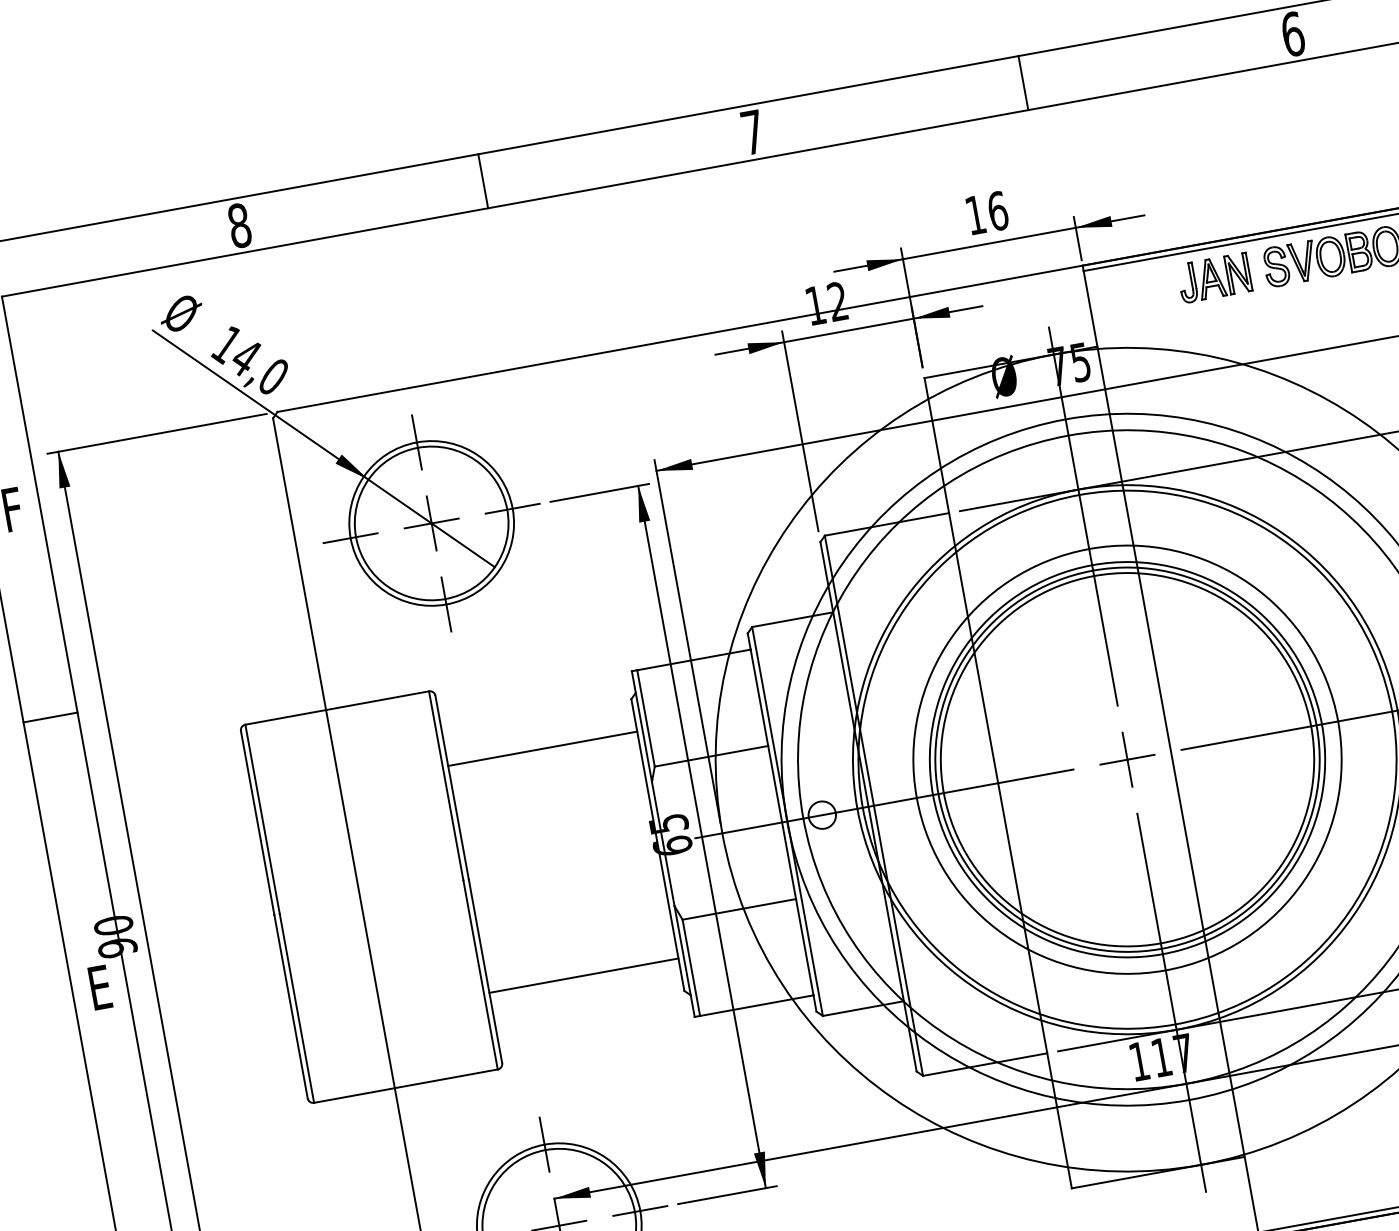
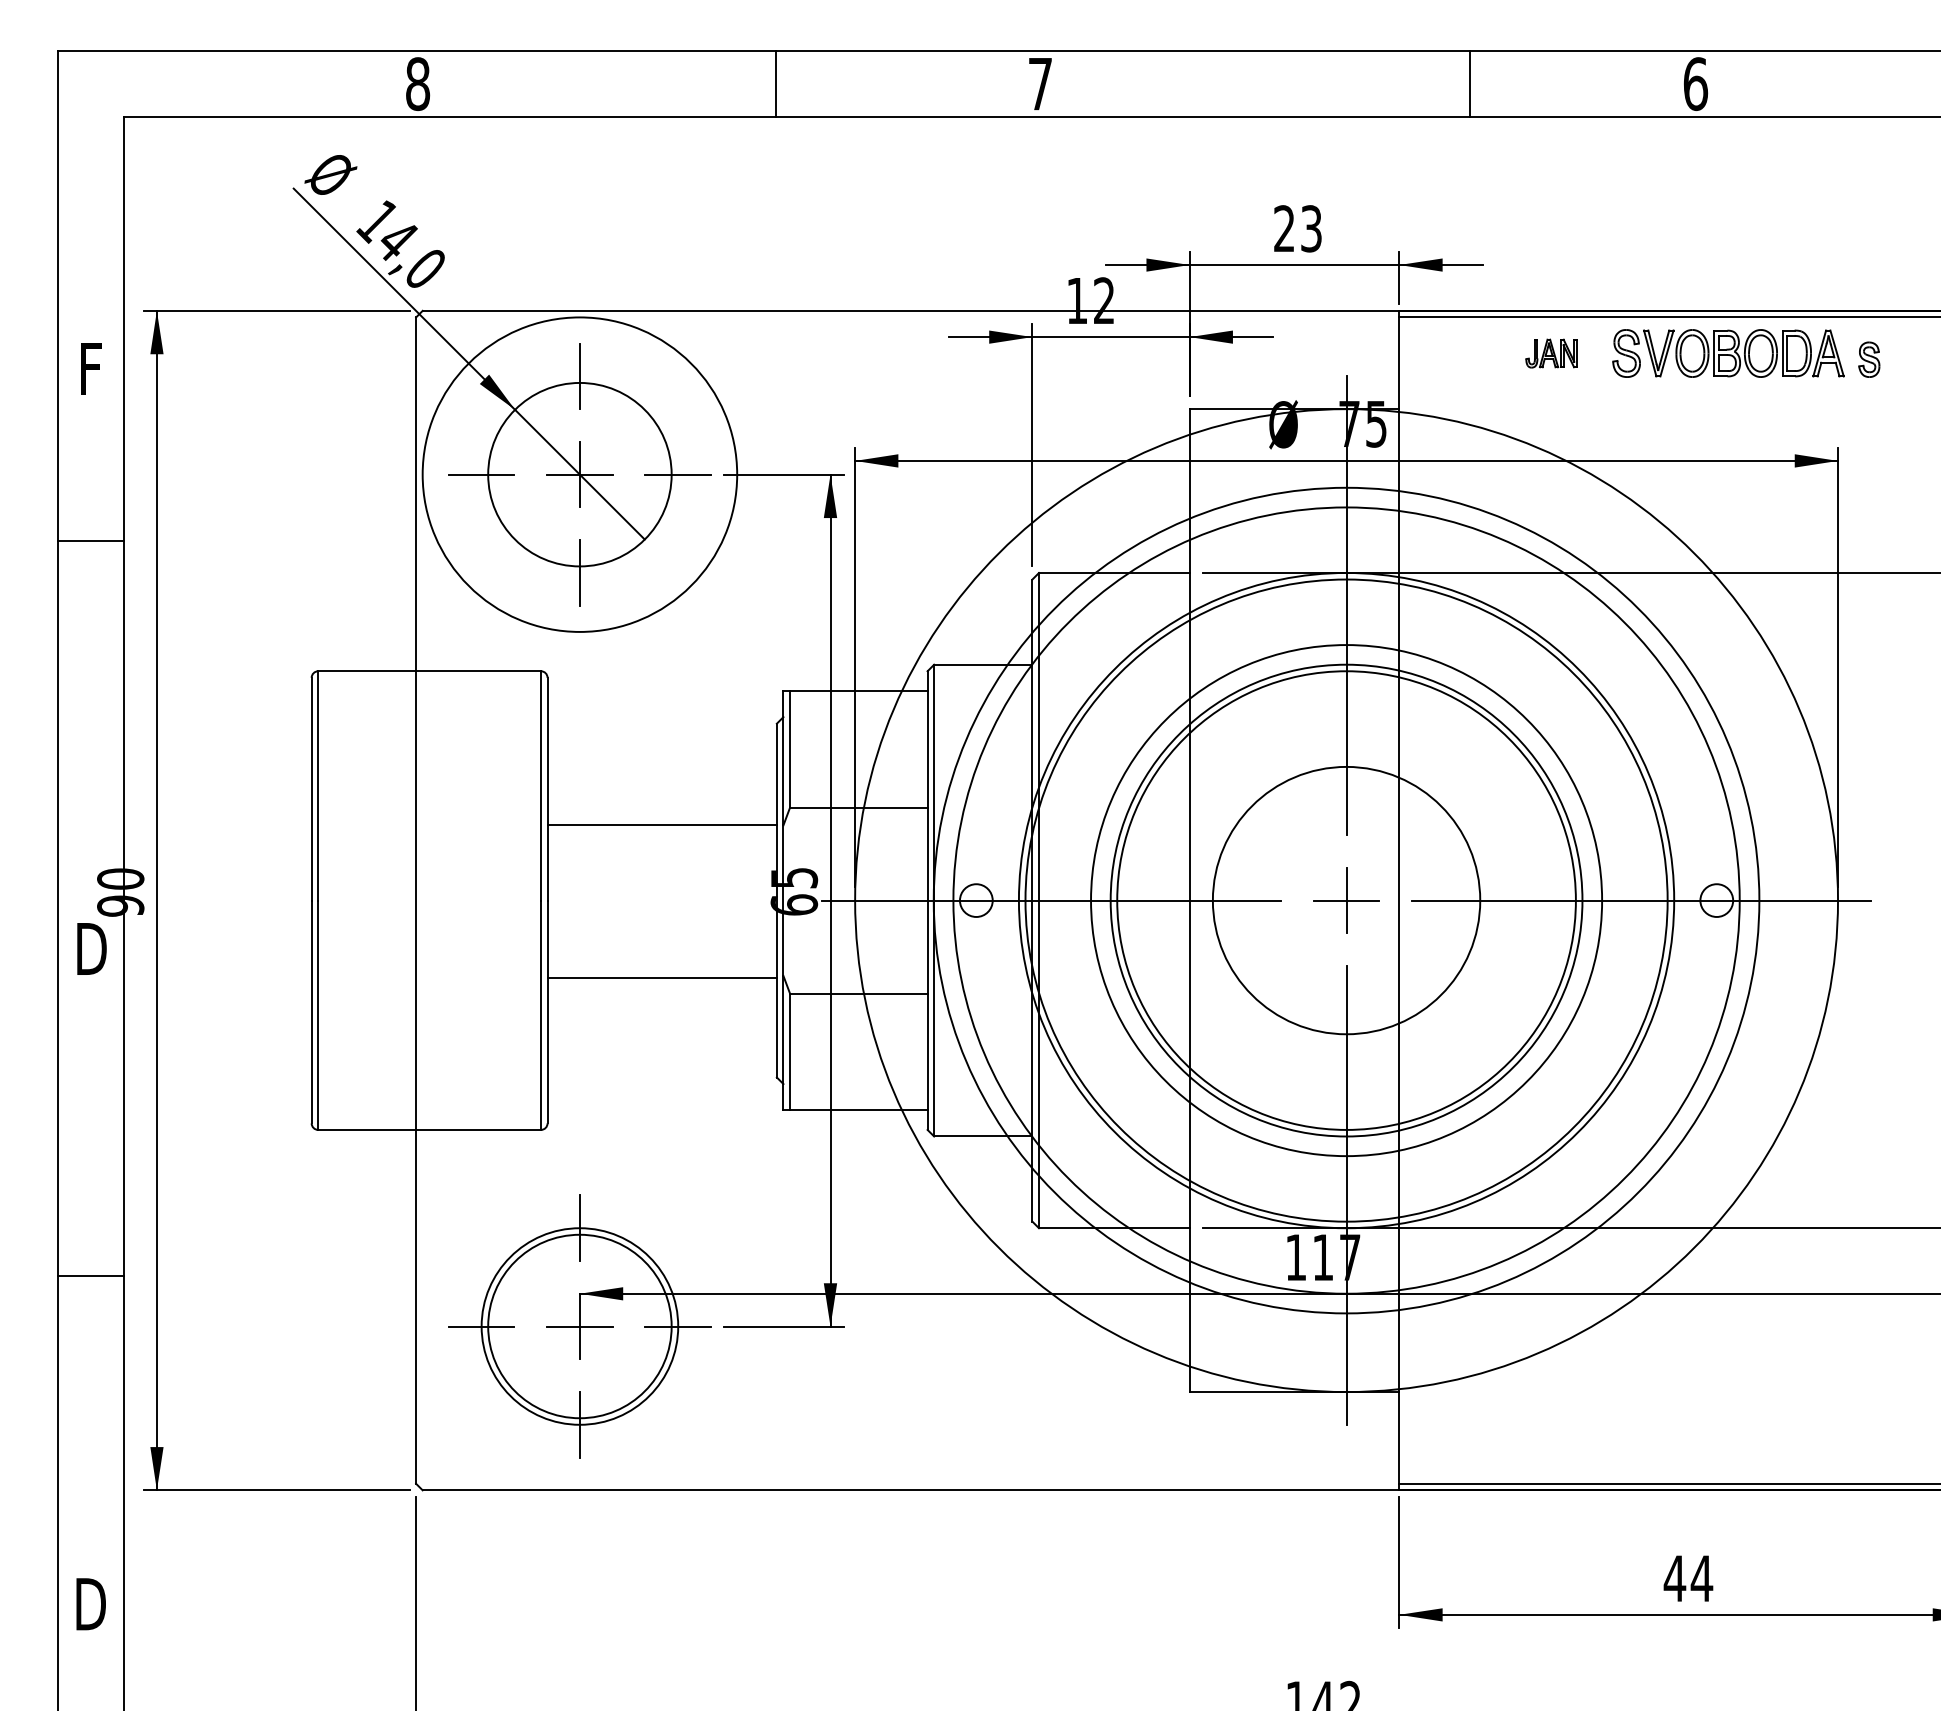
line: (1023, 82) -> (1469, 83), moved
line: (483, 180) -> (776, 83), moved
text: (987, 212) -> (1298, 228), 16 -> 23
part: (1214, 277) -> (1551, 353), size x0.6
circle: (431, 523) -> (579, 474), size x1.6
line: (50, 717) -> (90, 541), moved
line: (542, 749) -> (661, 825), moved
circle: (1127, 759) -> (1346, 900), size x0.6
line: (583, 976) -> (661, 978), moved
text: (100, 987) -> (91, 948), E -> D

